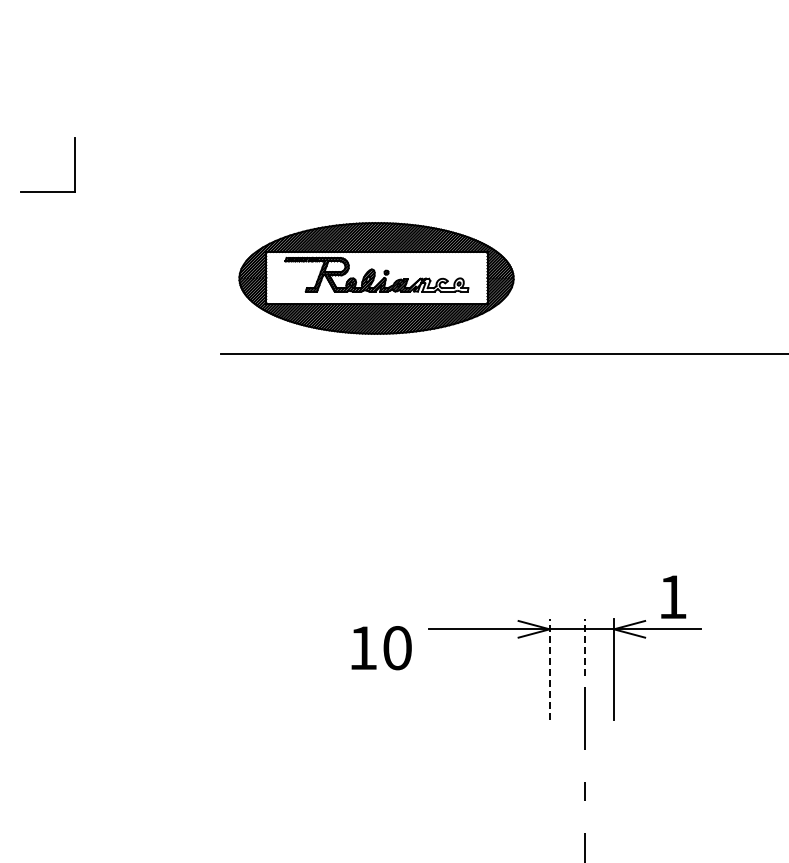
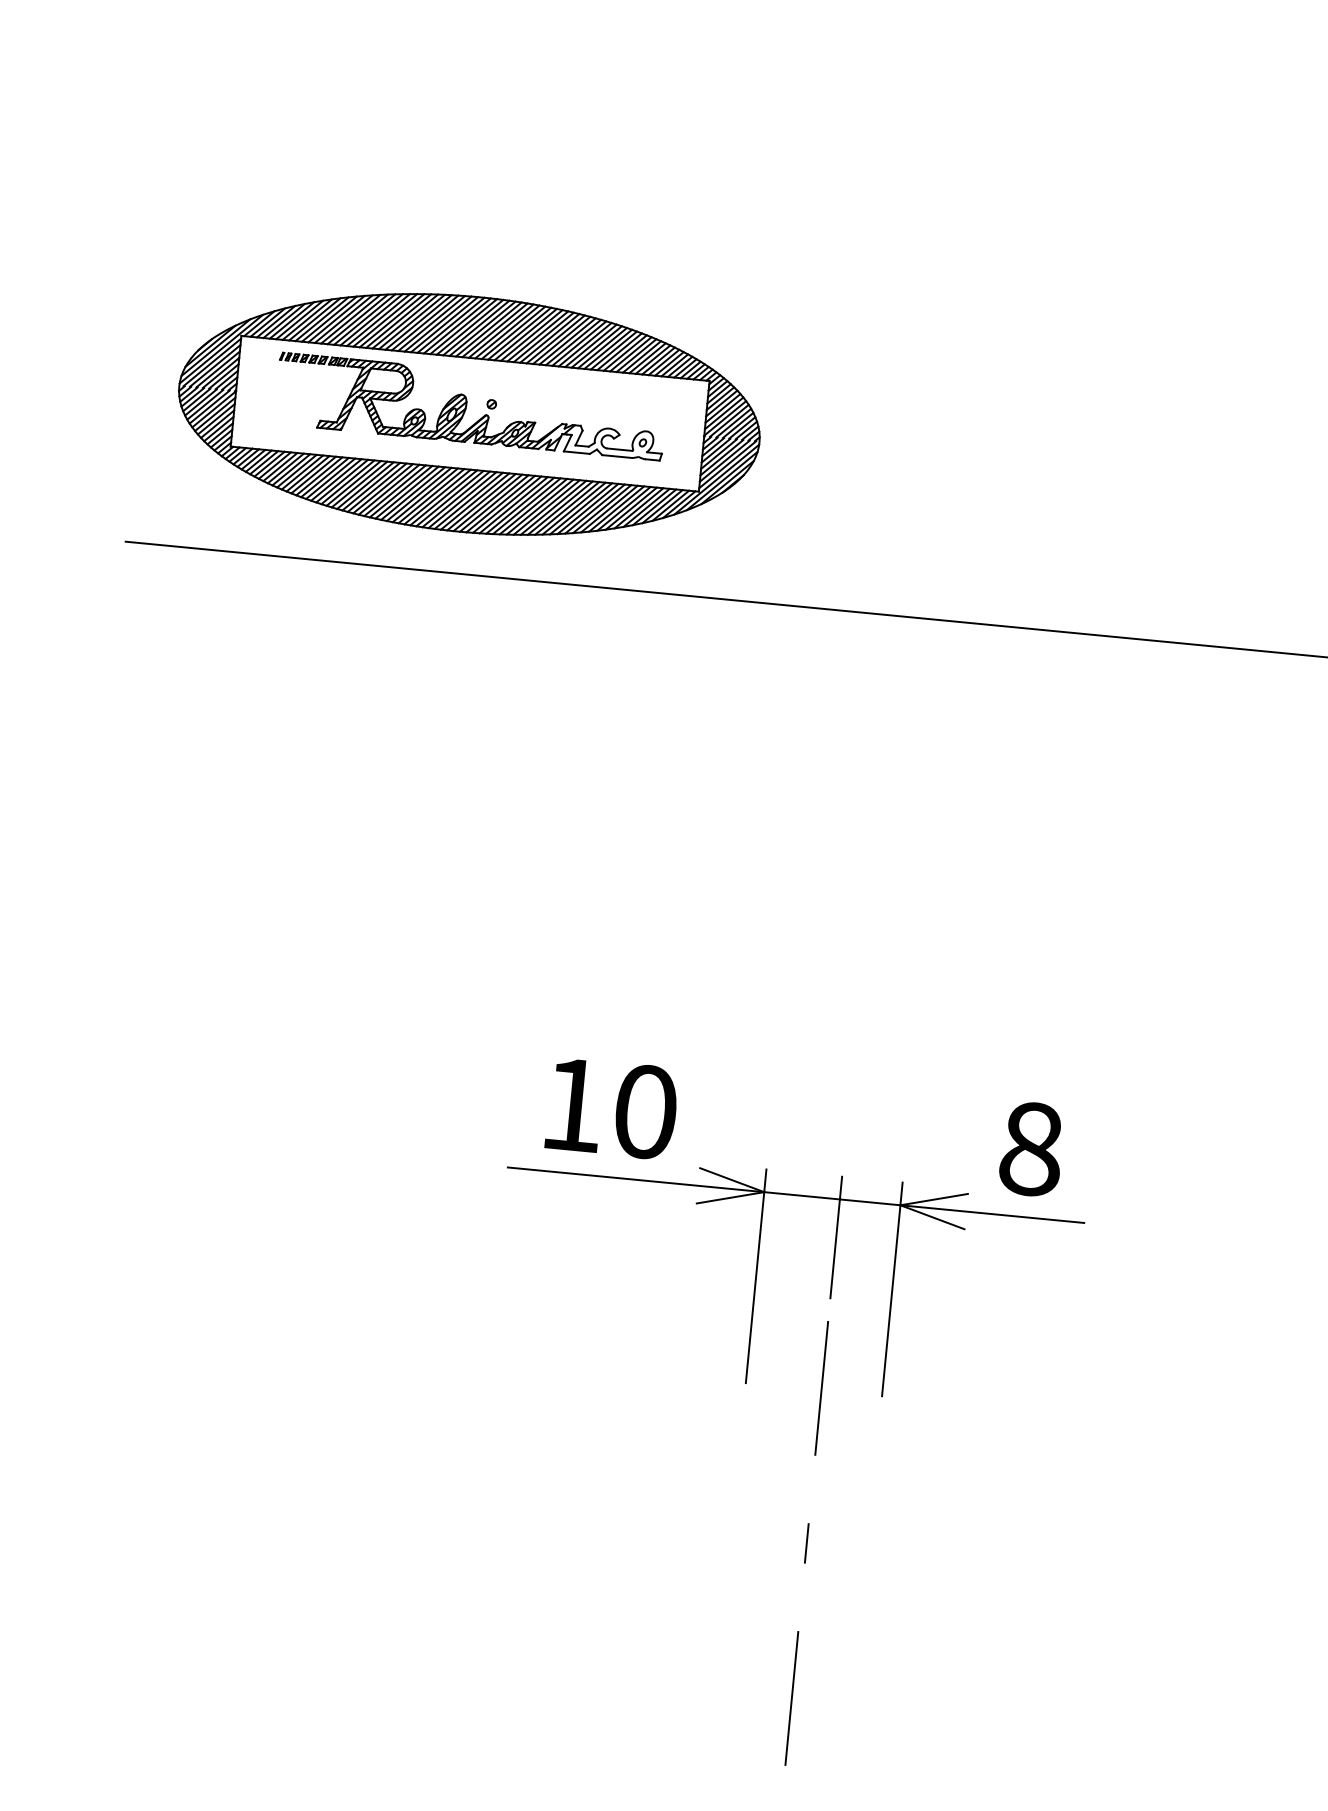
text: (672, 597) -> (1030, 1149), 1 -> 8
line: (585, 647) -> (836, 1237), dashed -> solid
text: (381, 648) -> (611, 1109), moved
line: (549, 668) -> (755, 1275), dashed -> solid

